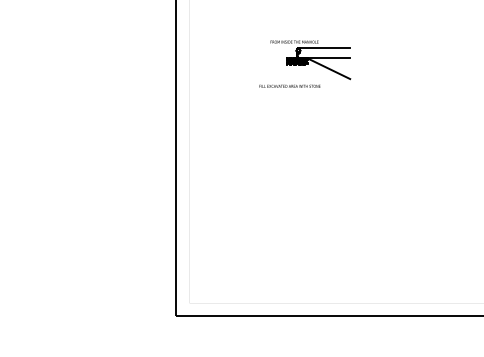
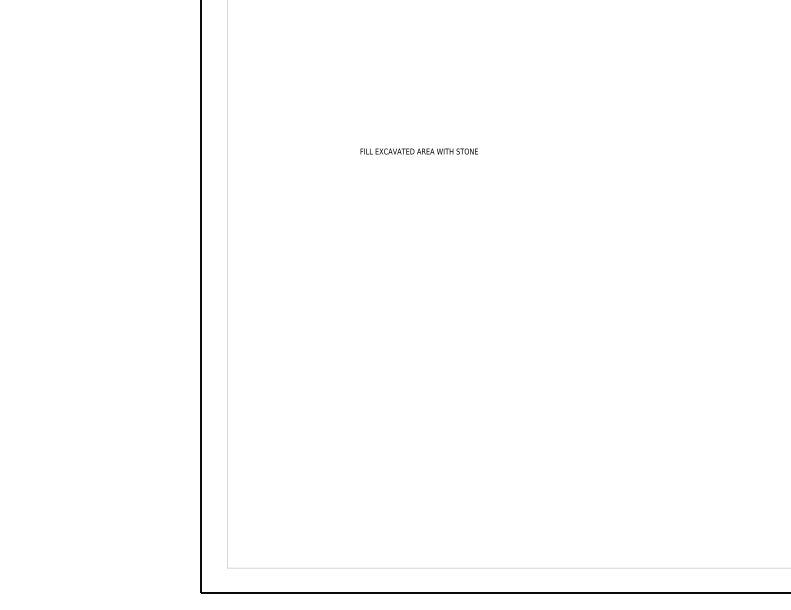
part: (310, 60) -> (458, 101), removed

